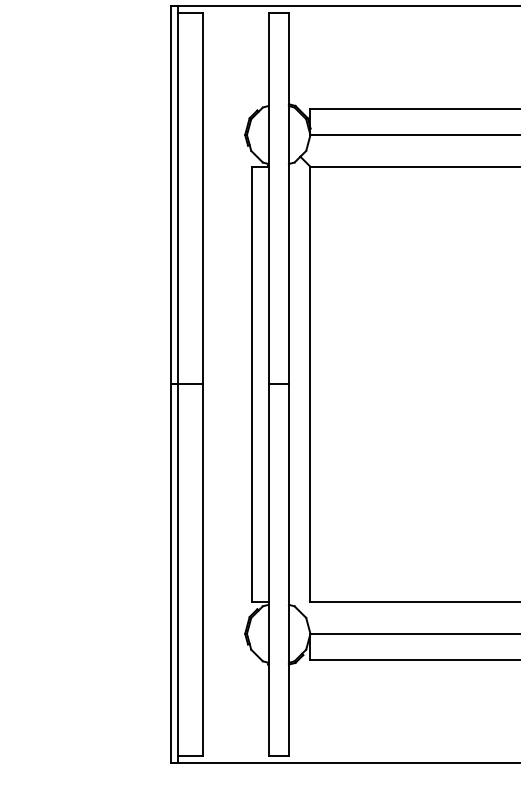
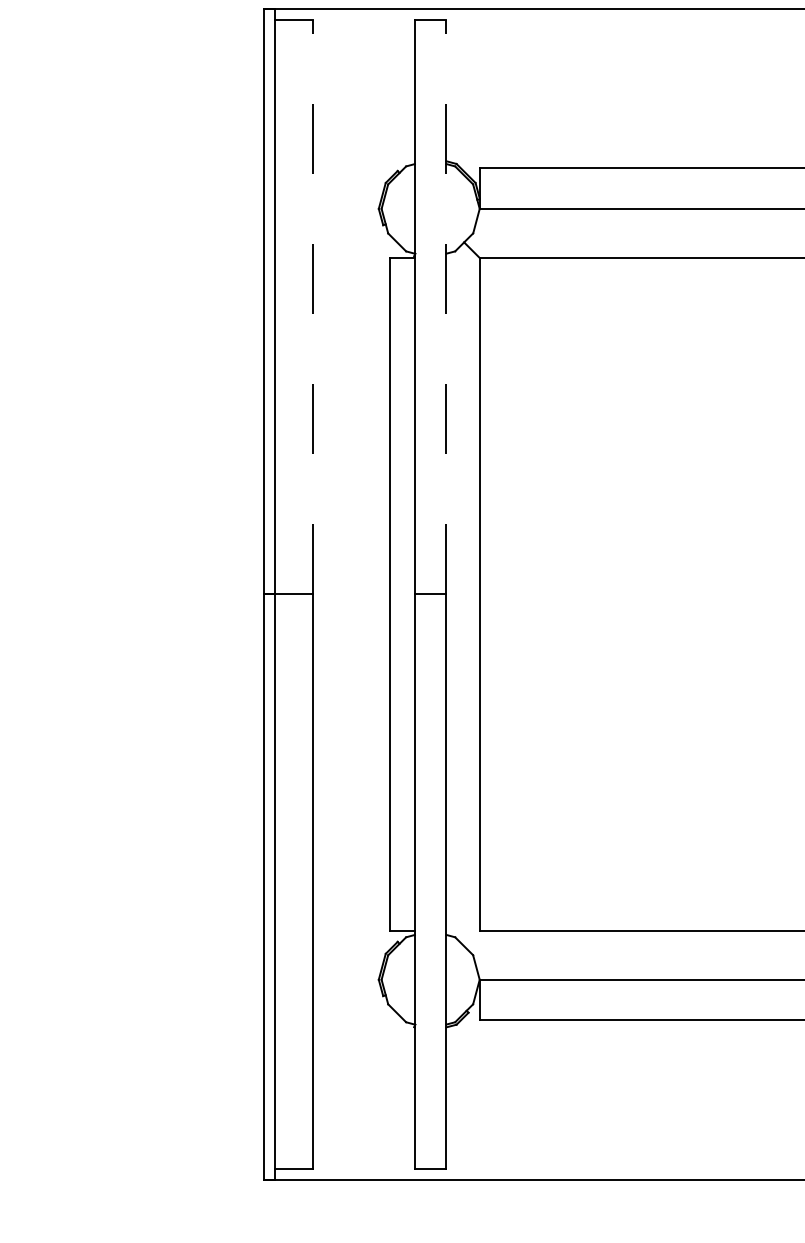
line: (202, 198) -> (312, 306), solid -> dashed
line: (288, 198) -> (445, 306), solid -> dashed

